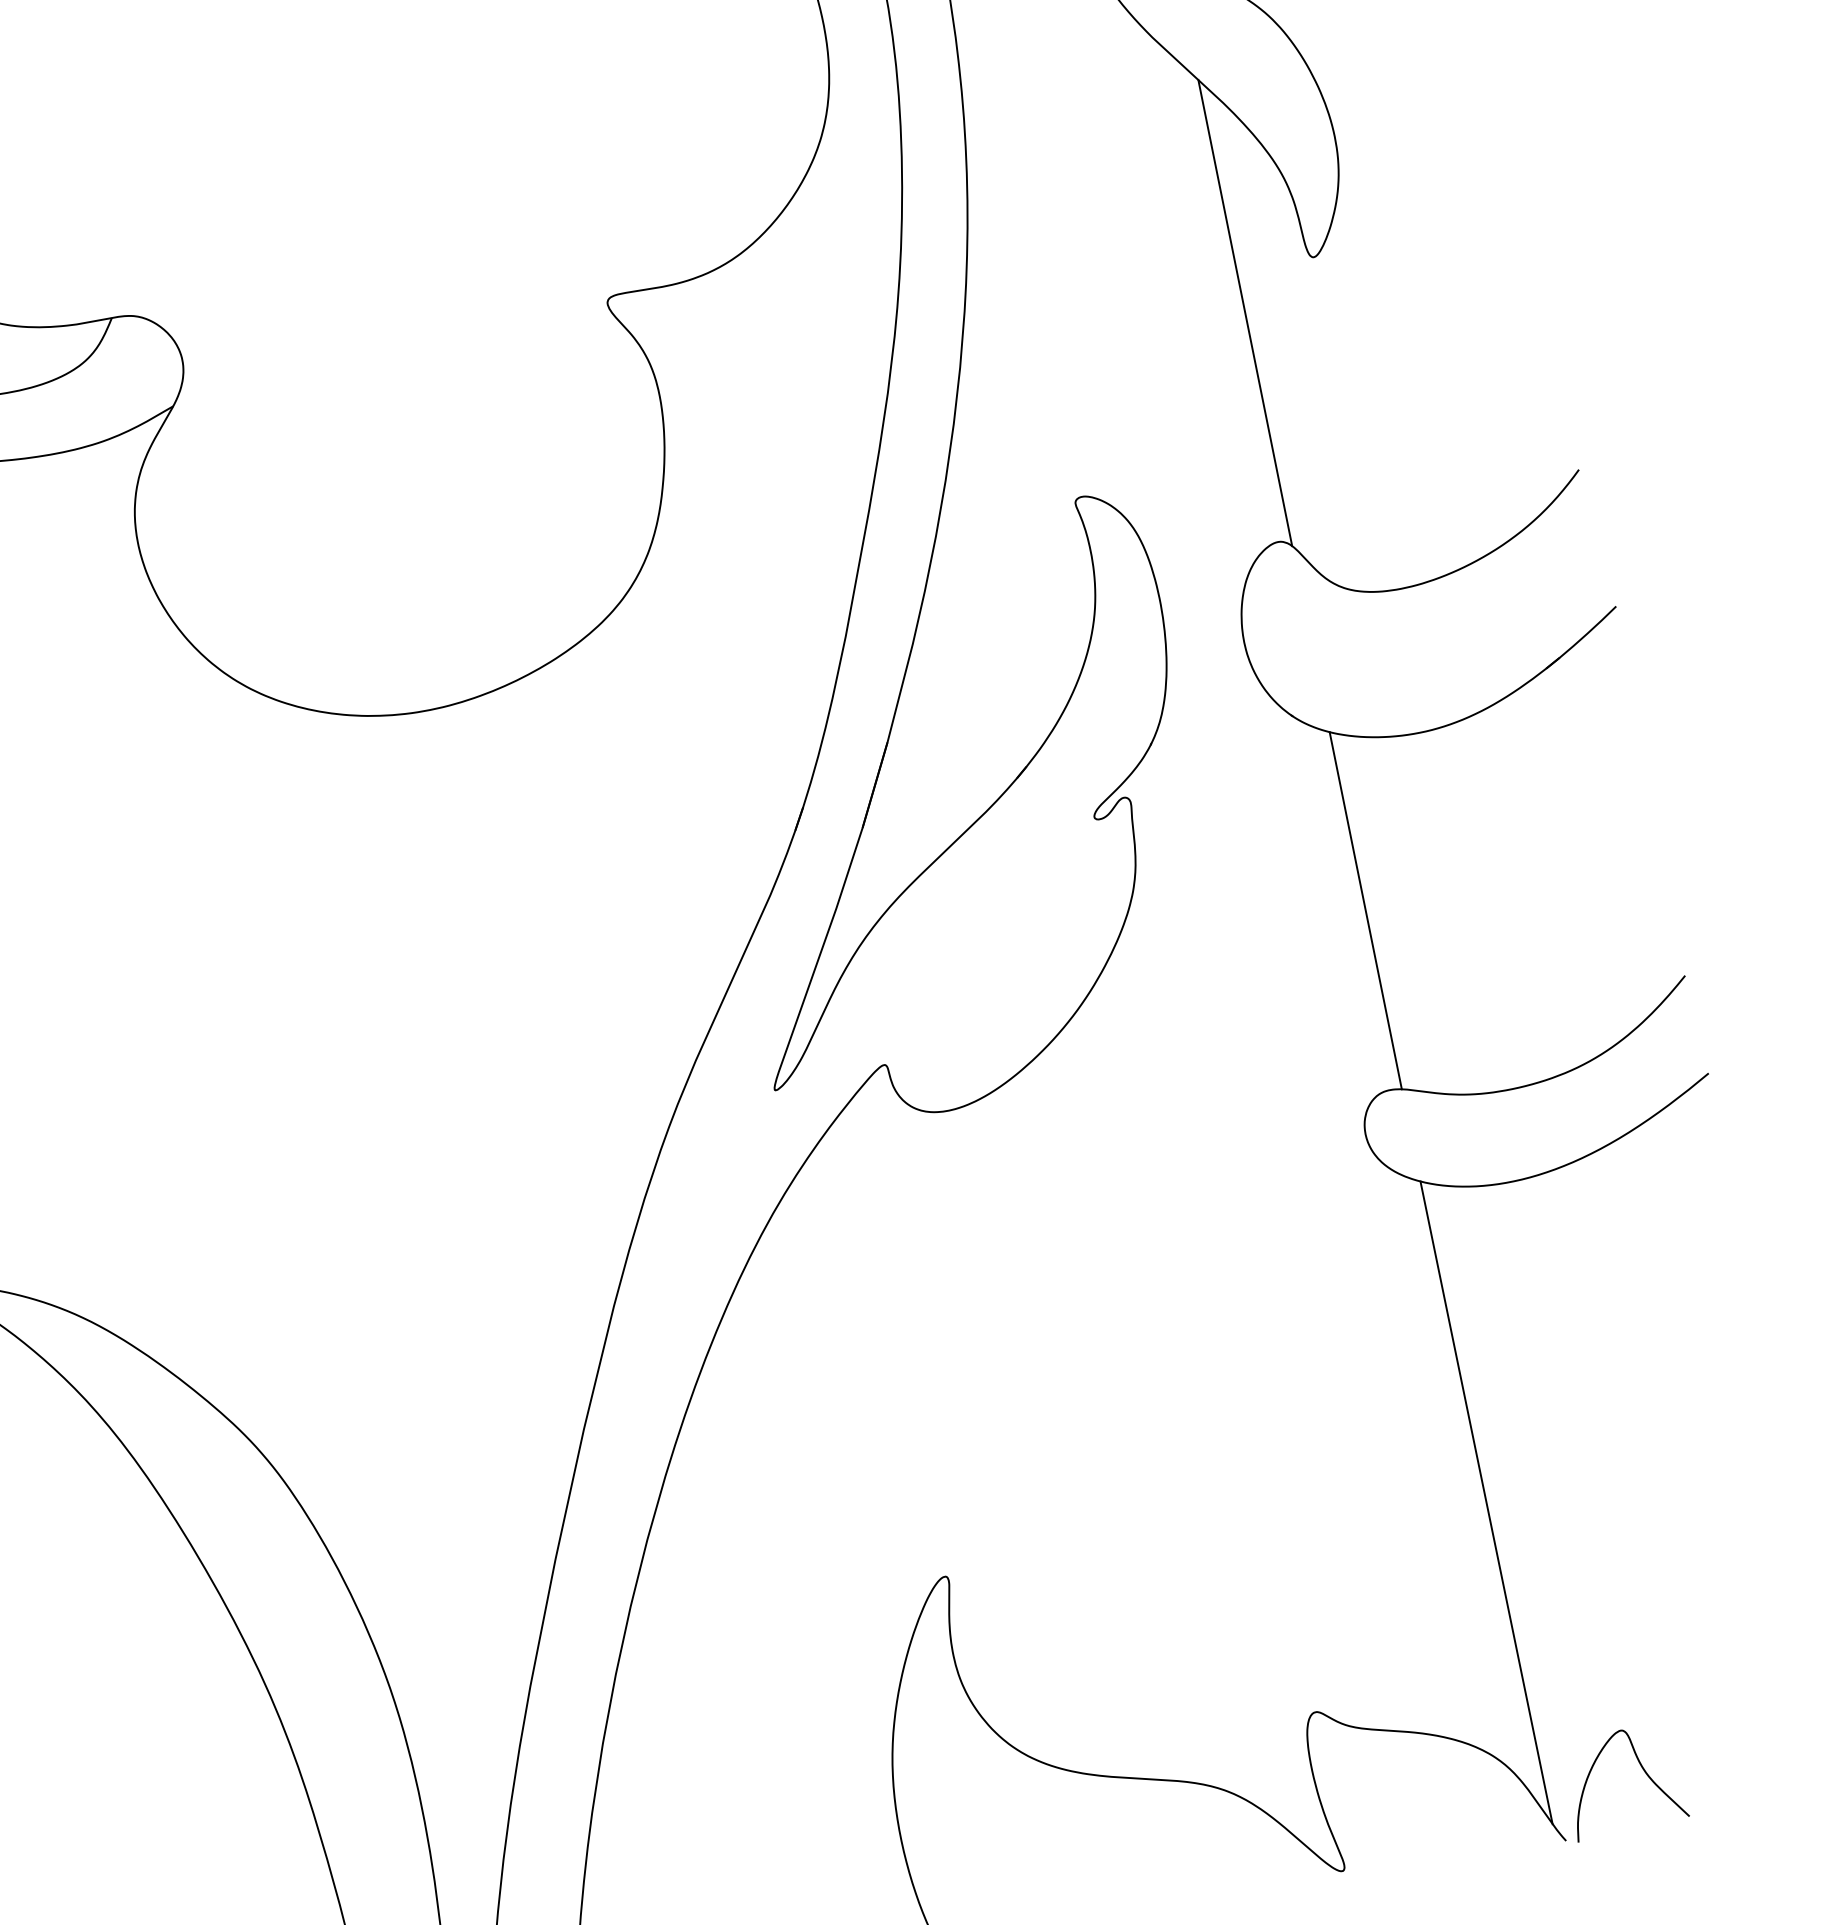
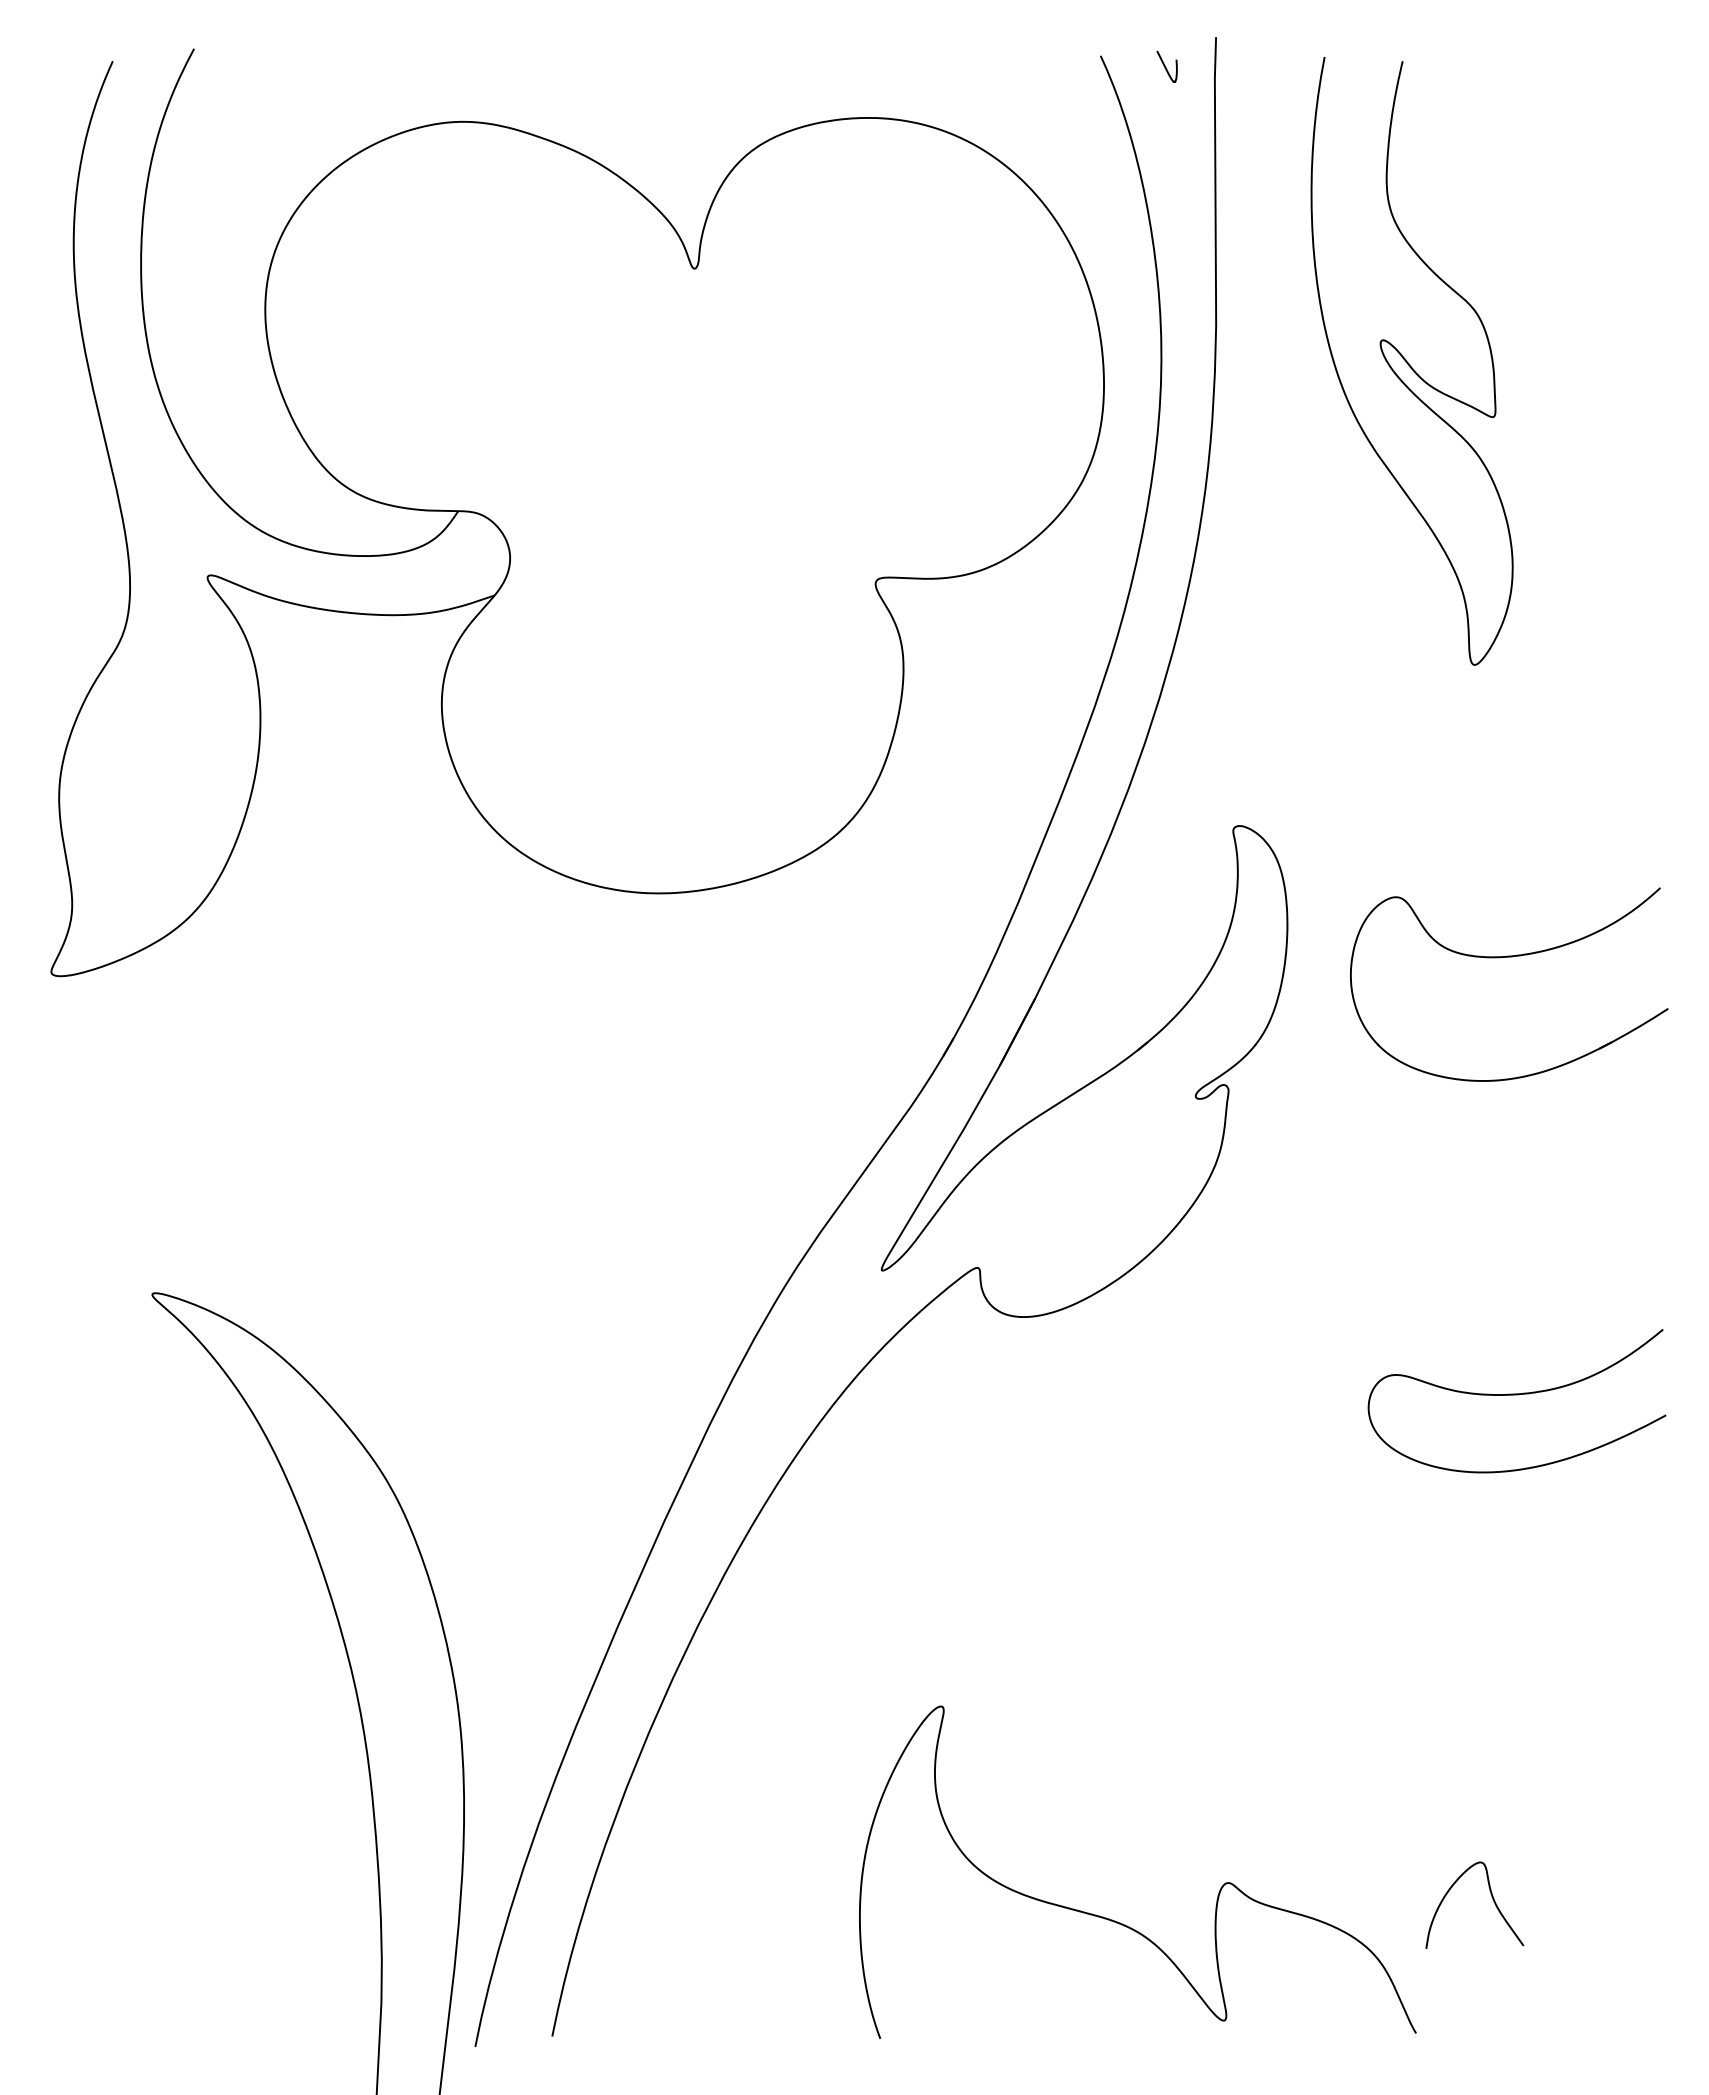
line: (1244, 312) -> (1407, 699), removed
line: (1365, 910) -> (1406, 1220), removed
line: (1485, 1502) -> (1406, 1736), removed
curve: (1641, 1768) -> (1491, 1897), moved

